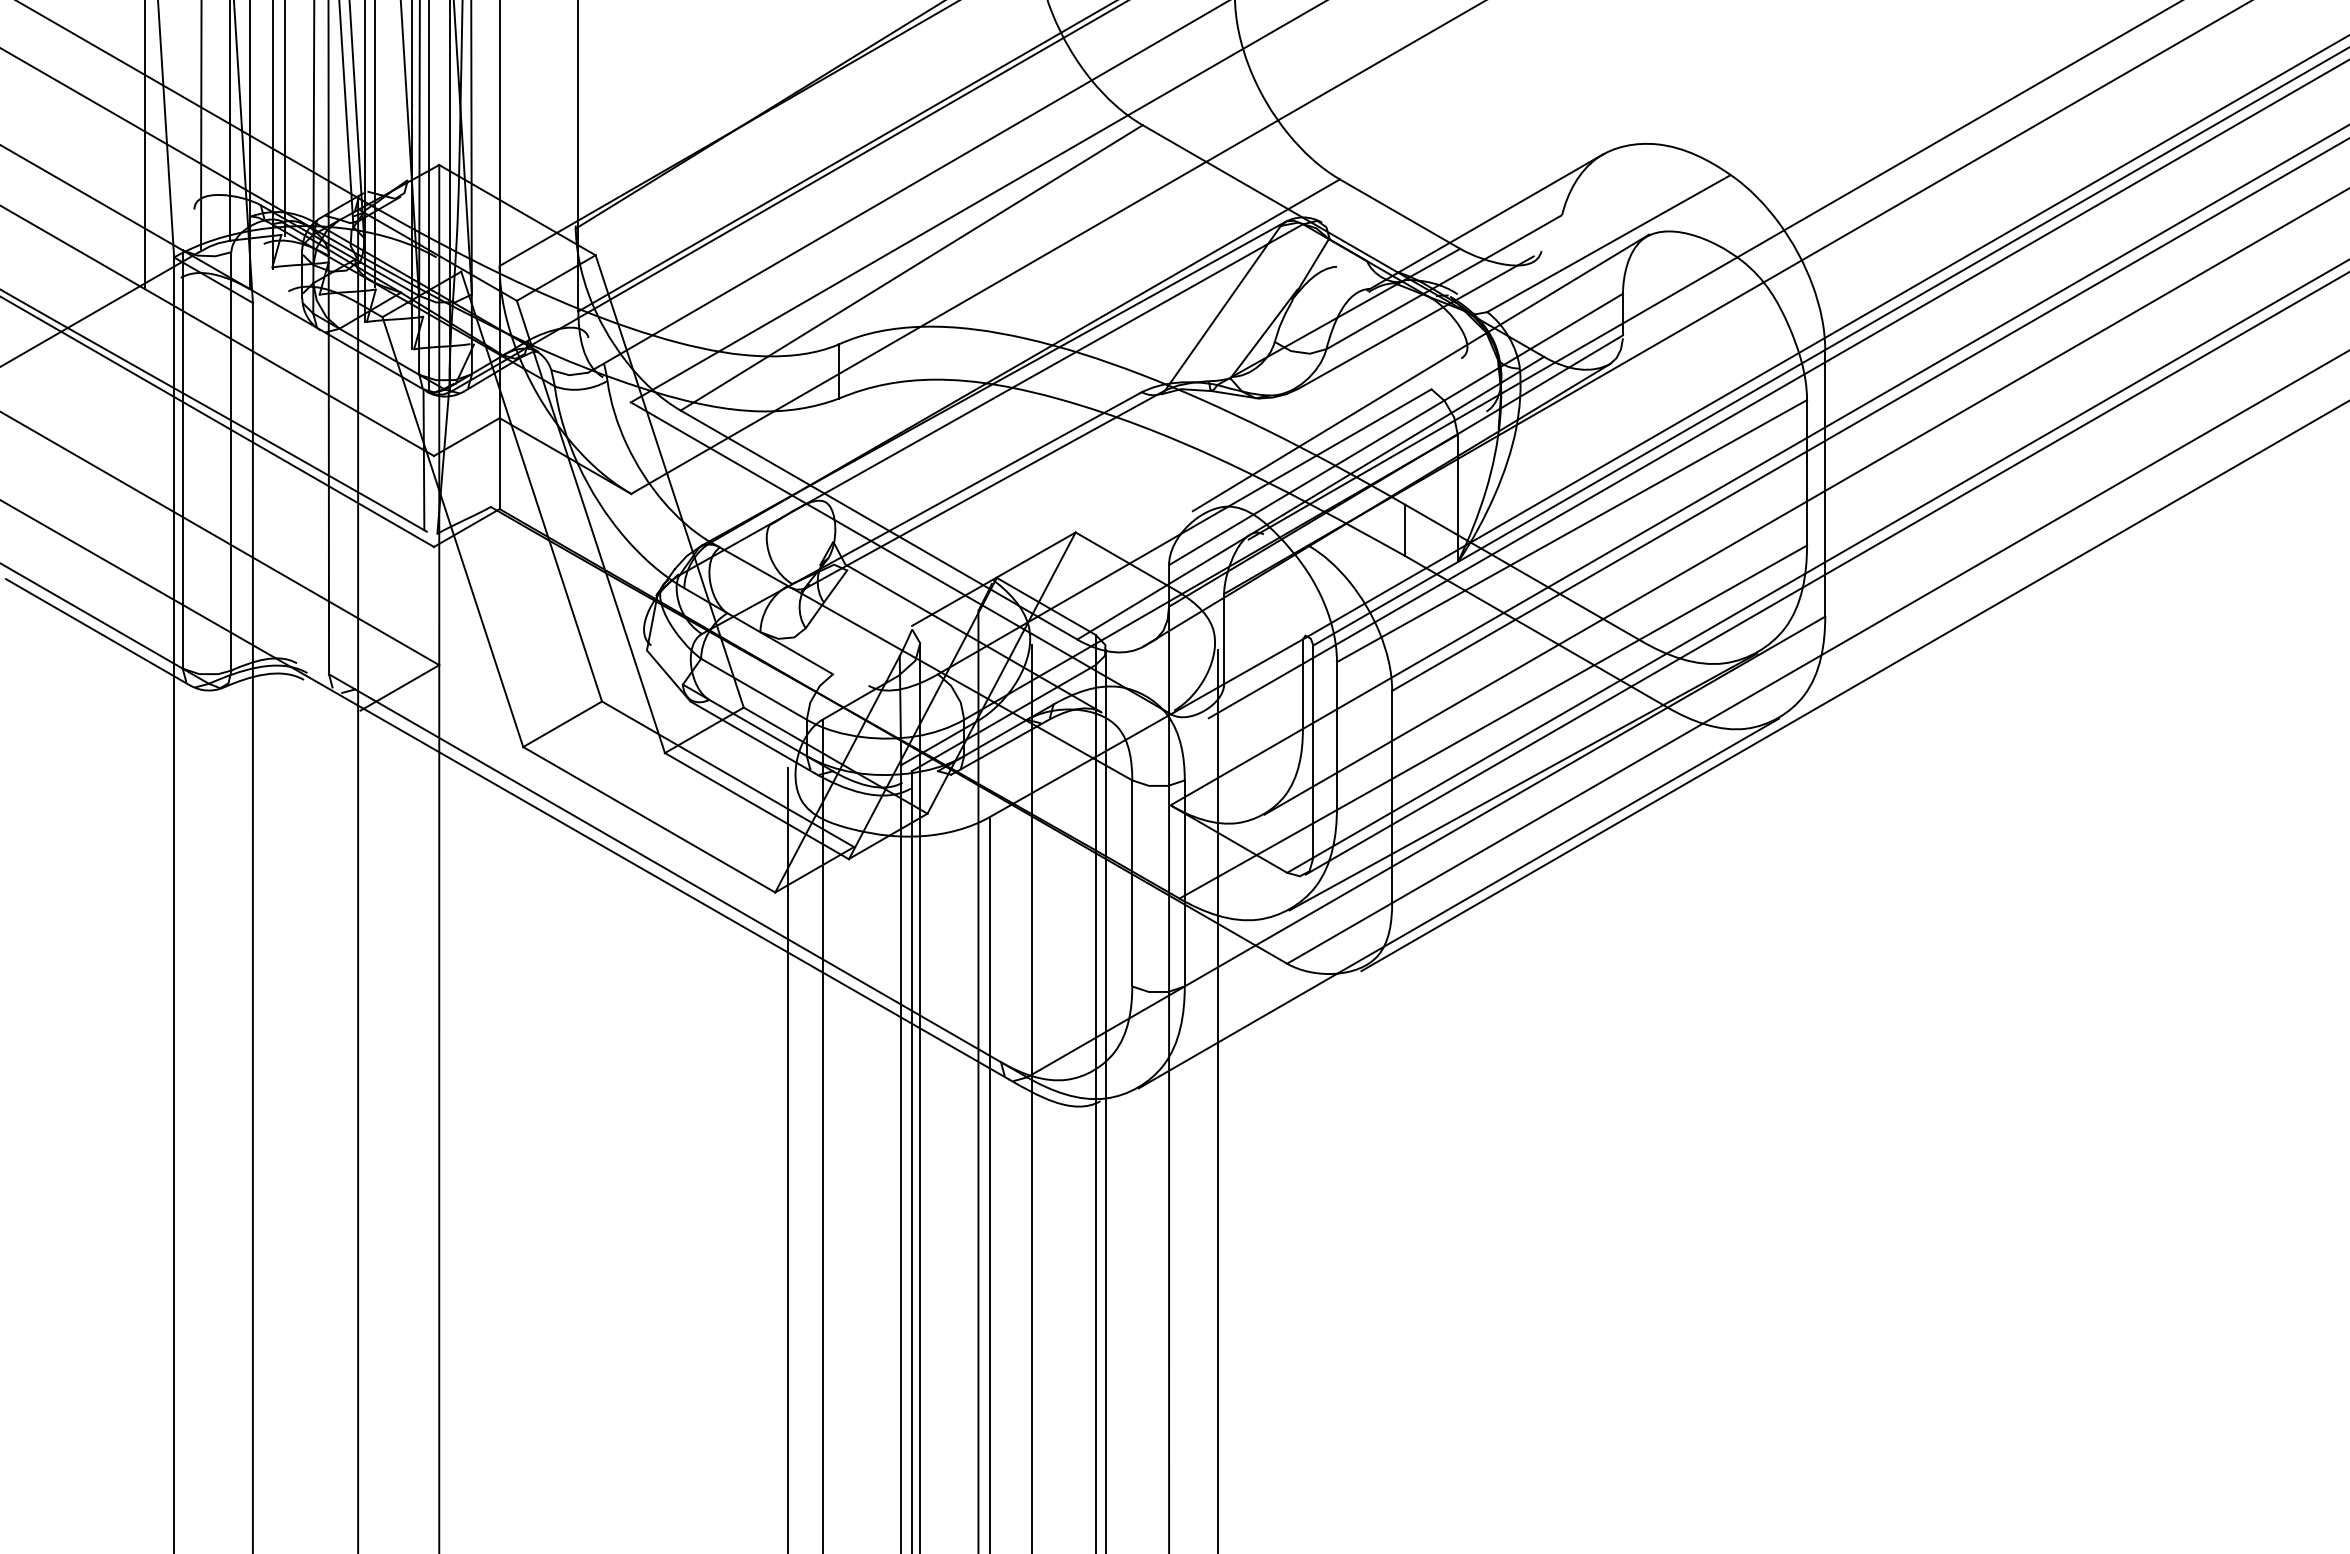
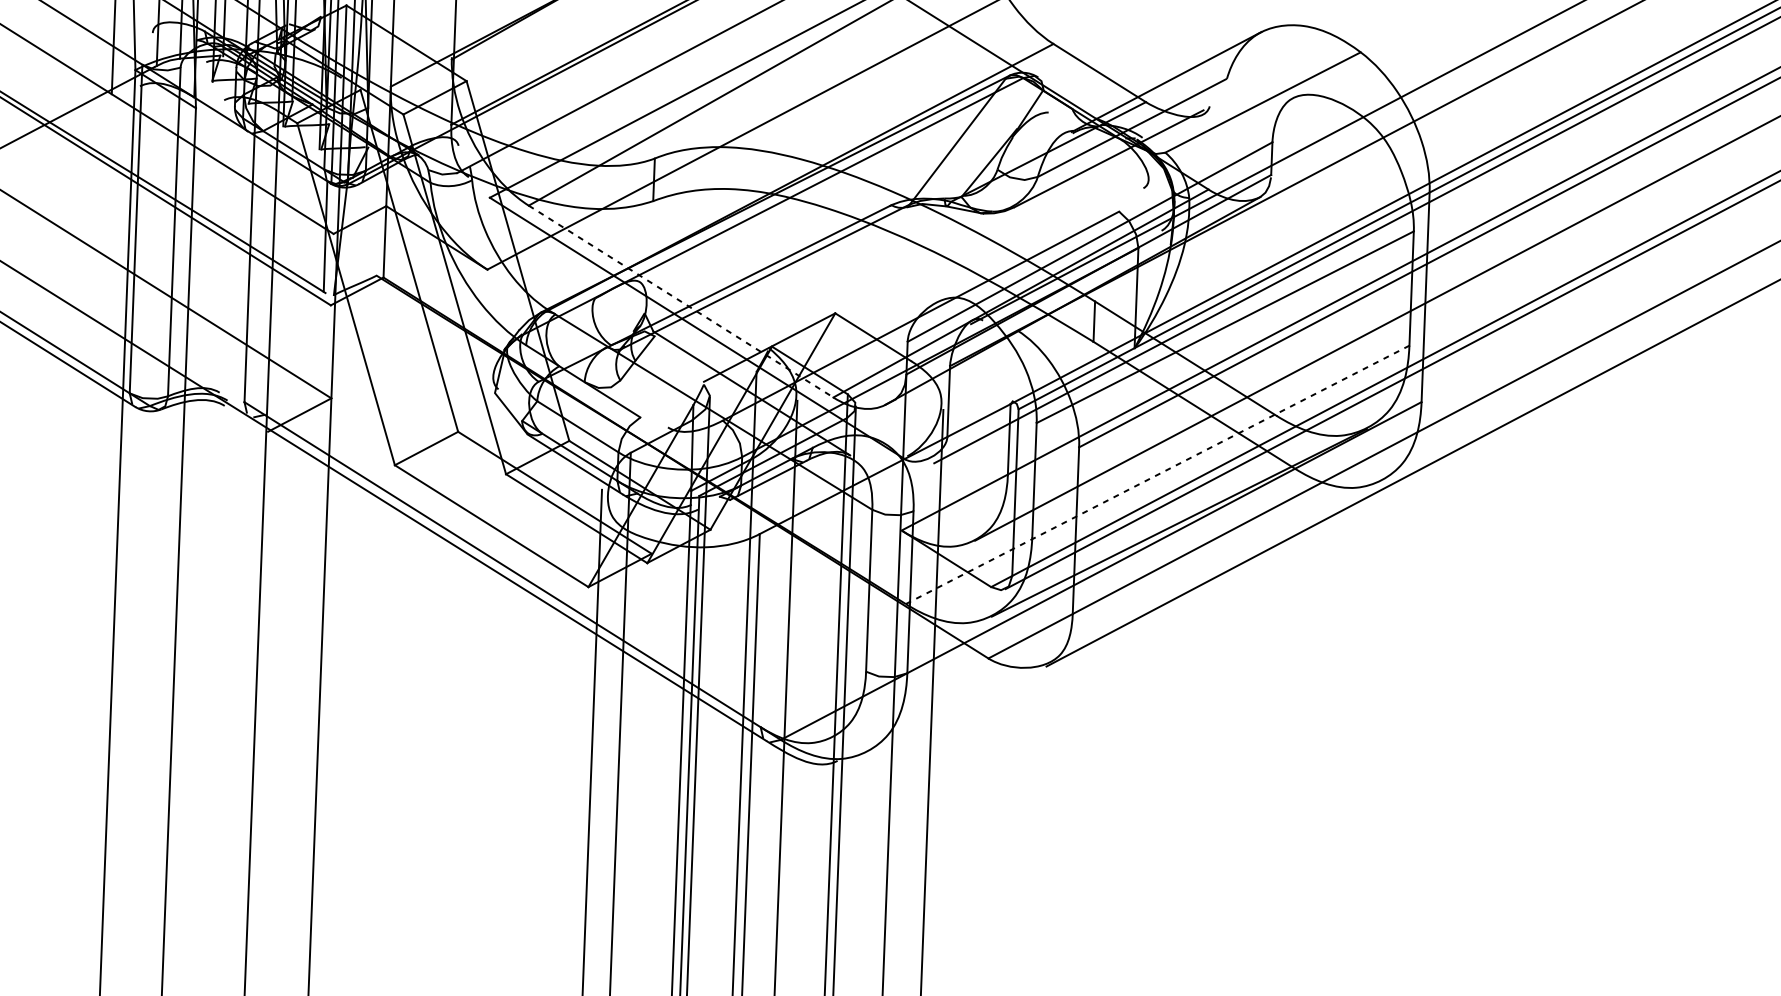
line: (1420, 372) -> (1111, 198), removed
line: (879, 525) -> (681, 301), solid -> dashed
line: (1493, 721) -> (1157, 474), solid -> dashed
line: (1458, 903) -> (1124, 616), removed

